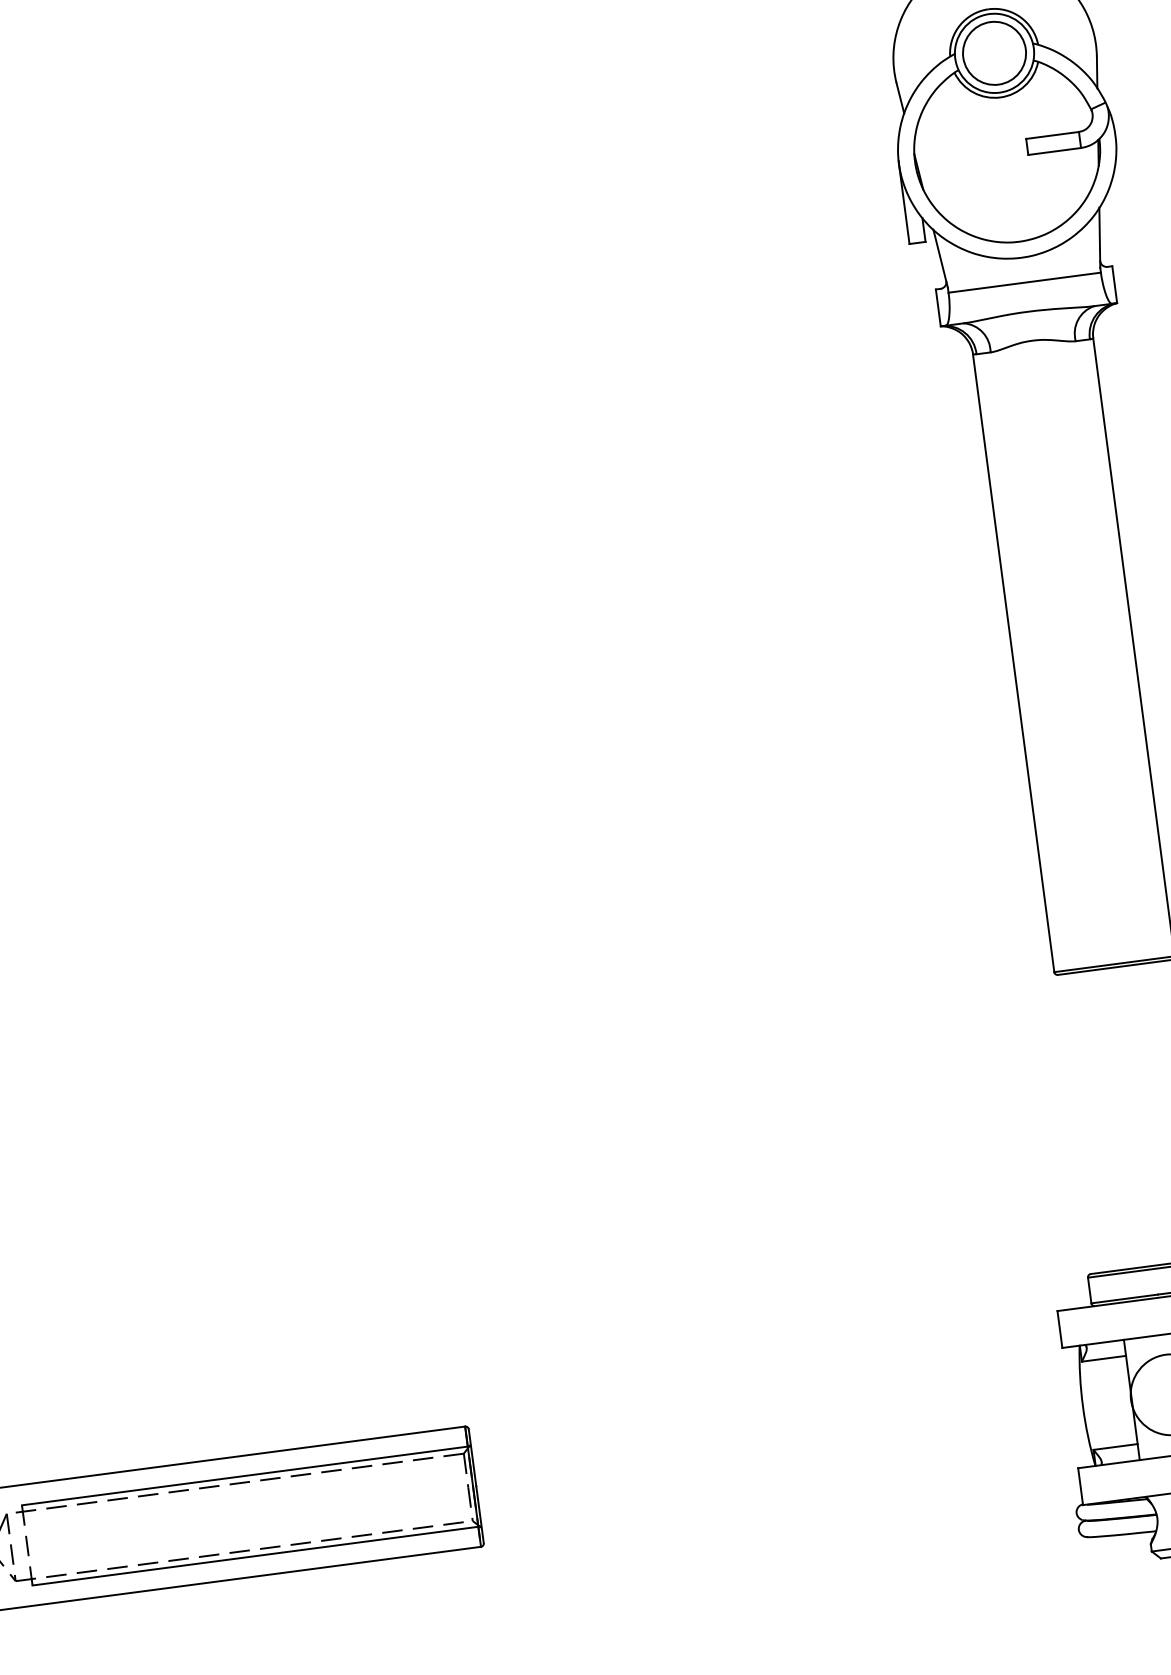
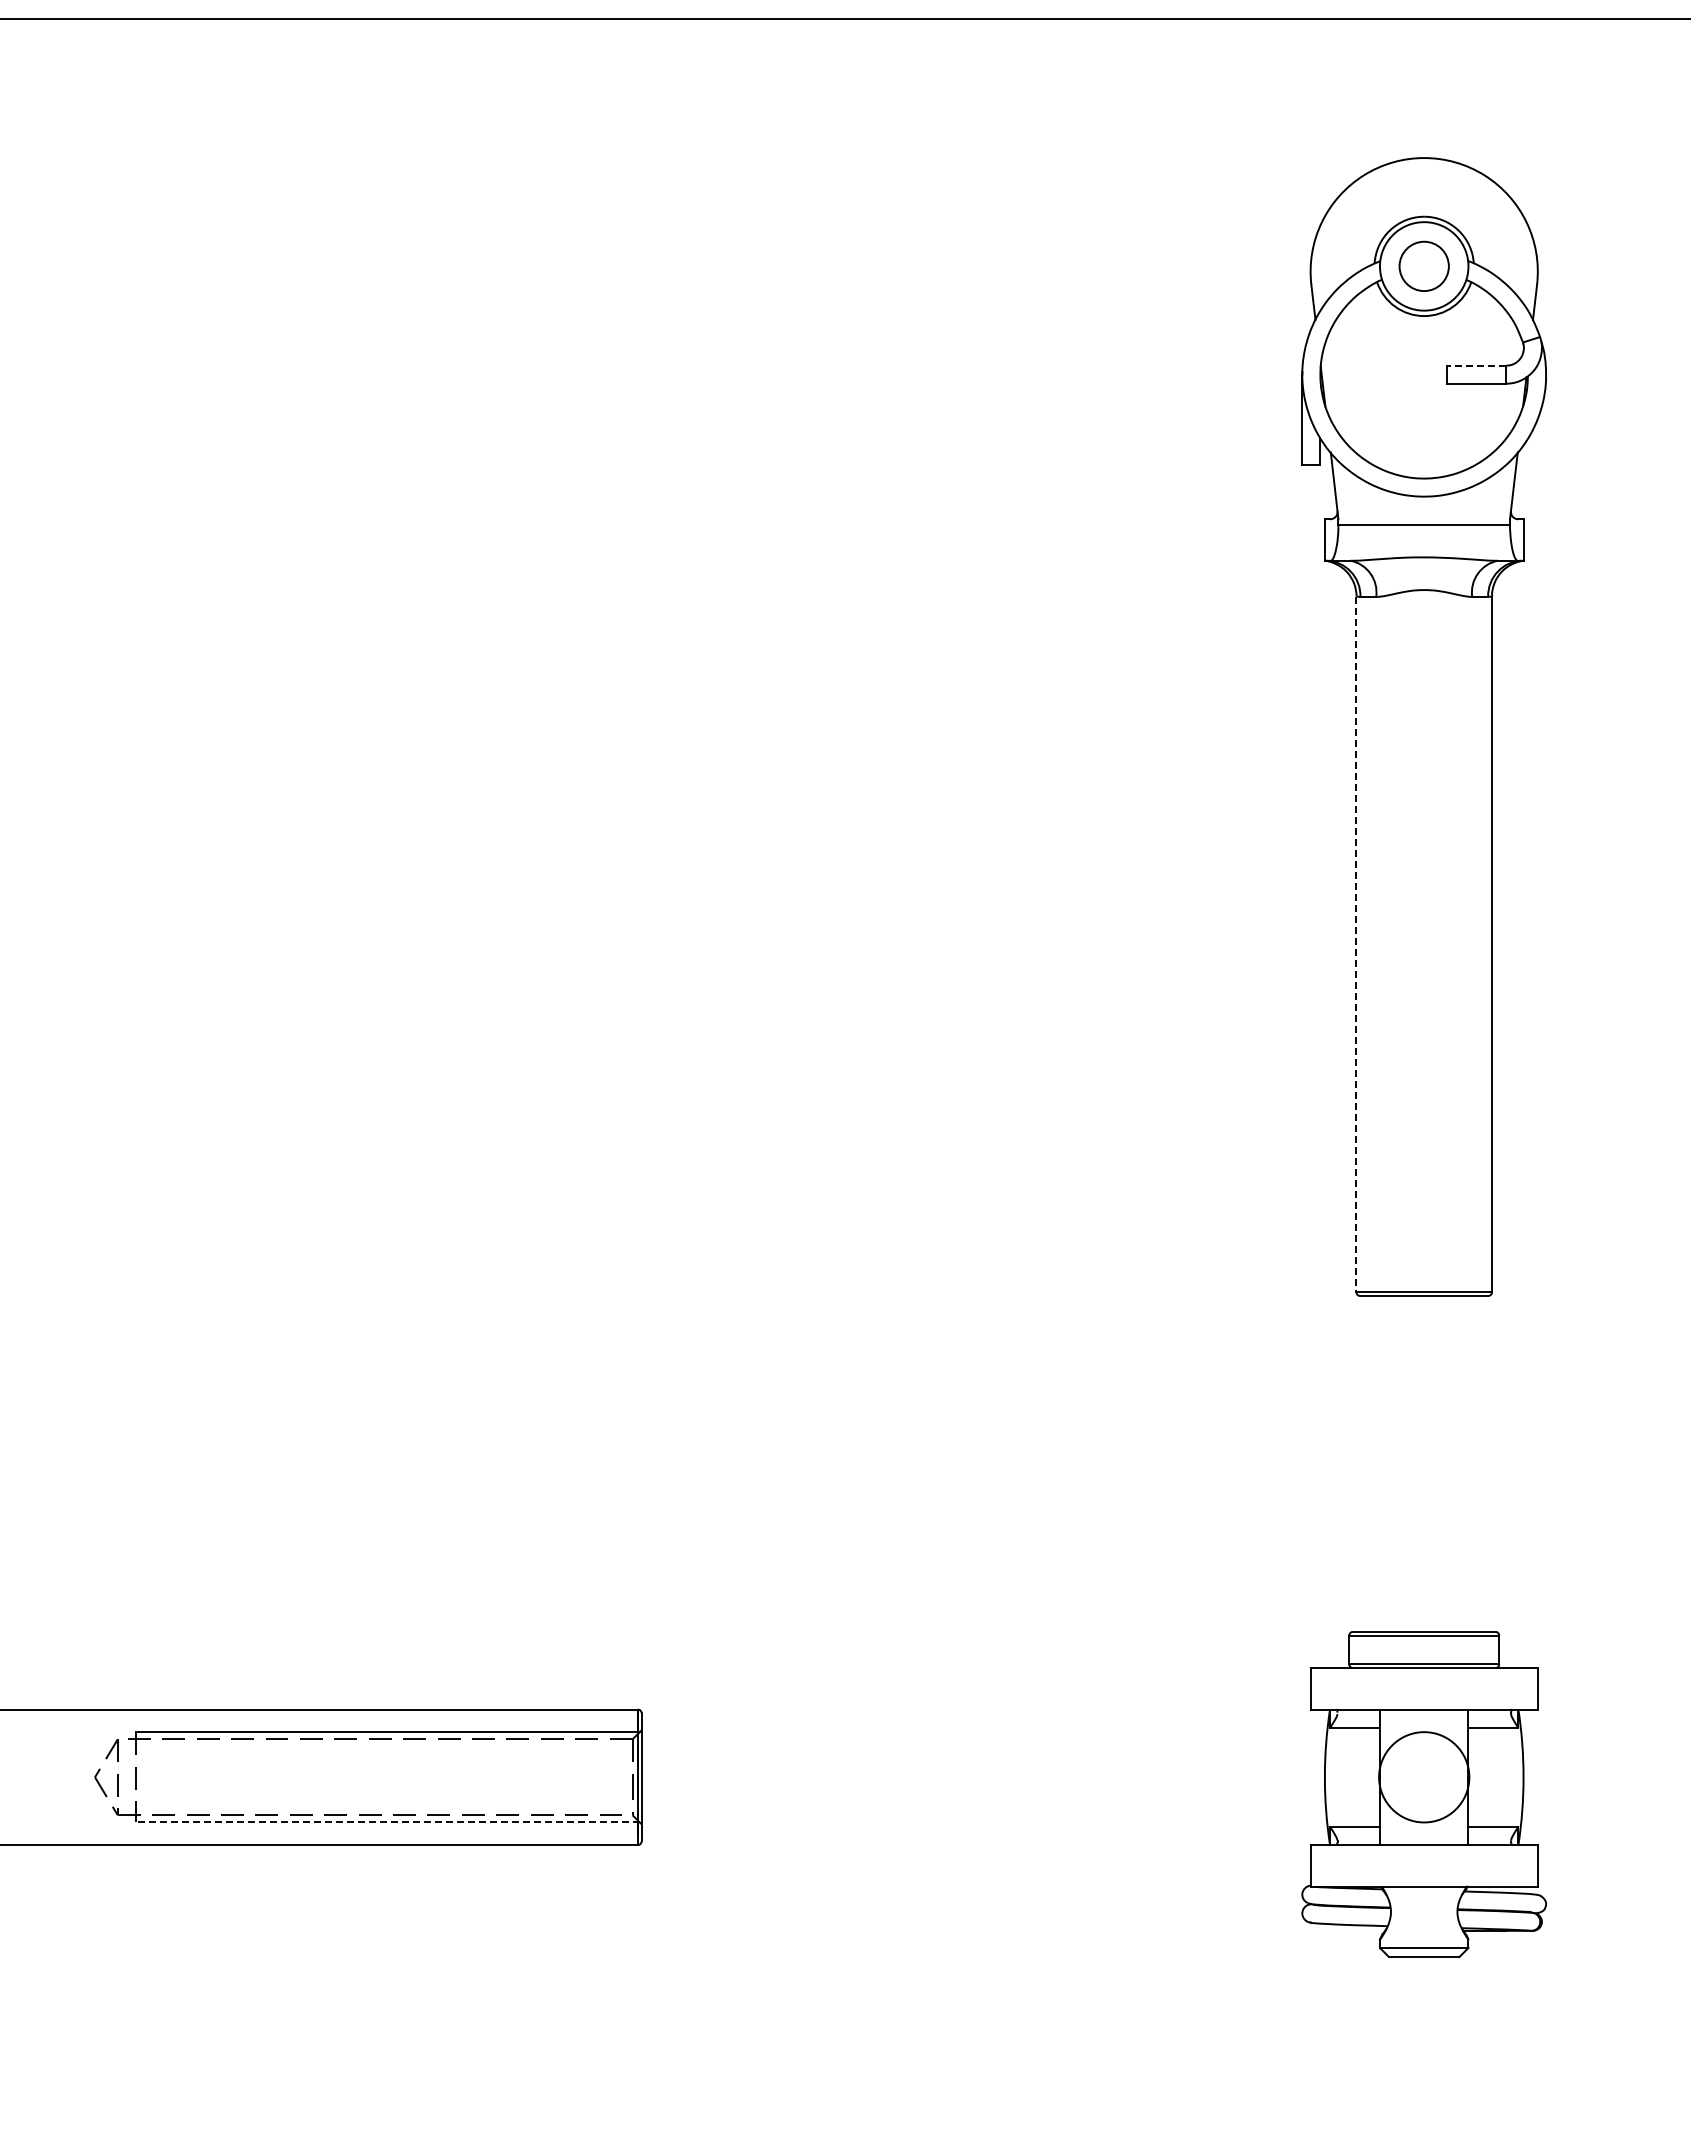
circle: (994, 53) -> (1424, 266), size x0.7
line: (1052, 135) -> (1476, 365), solid -> dashed
line: (1013, 663) -> (1356, 944), solid -> dashed
line: (255, 1556) -> (387, 1822), solid -> dashed

